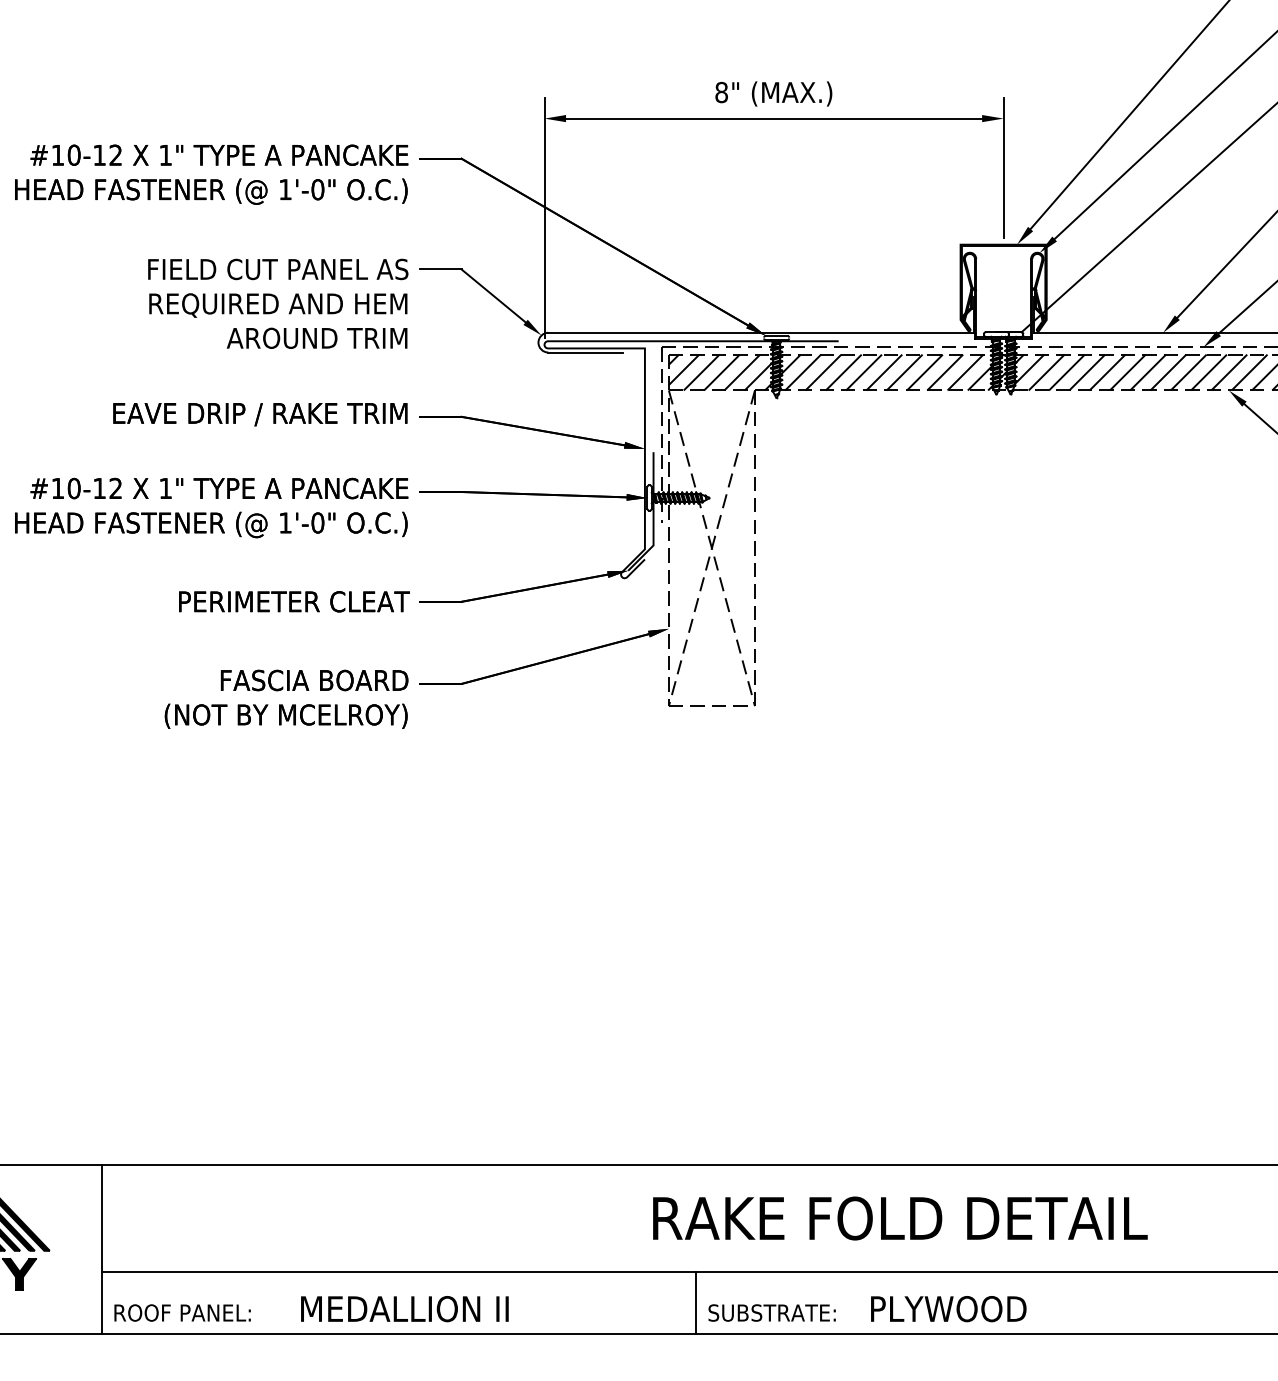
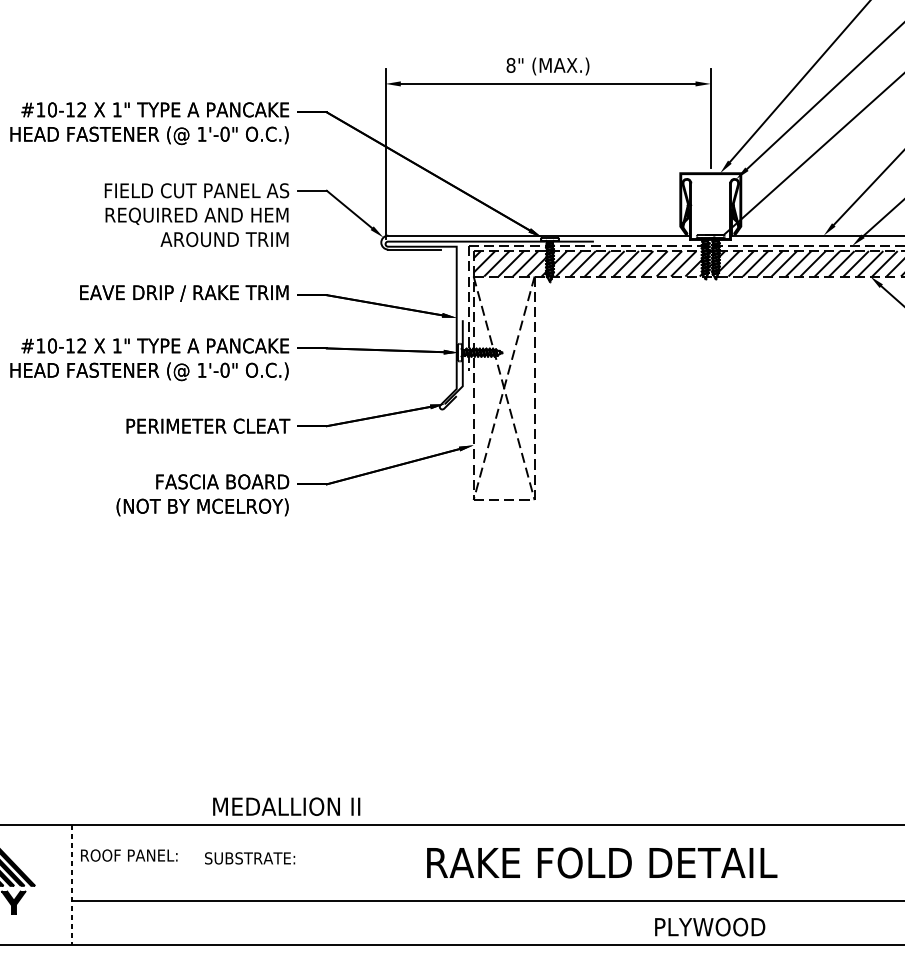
text: (900, 1218) -> (602, 862), moved
line: (101, 1249) -> (71, 884), solid -> dashed
line: (696, 1302) -> (493, 922), removed
text: (404, 1309) -> (286, 807), moved
text: (948, 1309) -> (709, 927), moved
text: (182, 1312) -> (129, 855), moved
text: (771, 1312) -> (249, 858), moved

